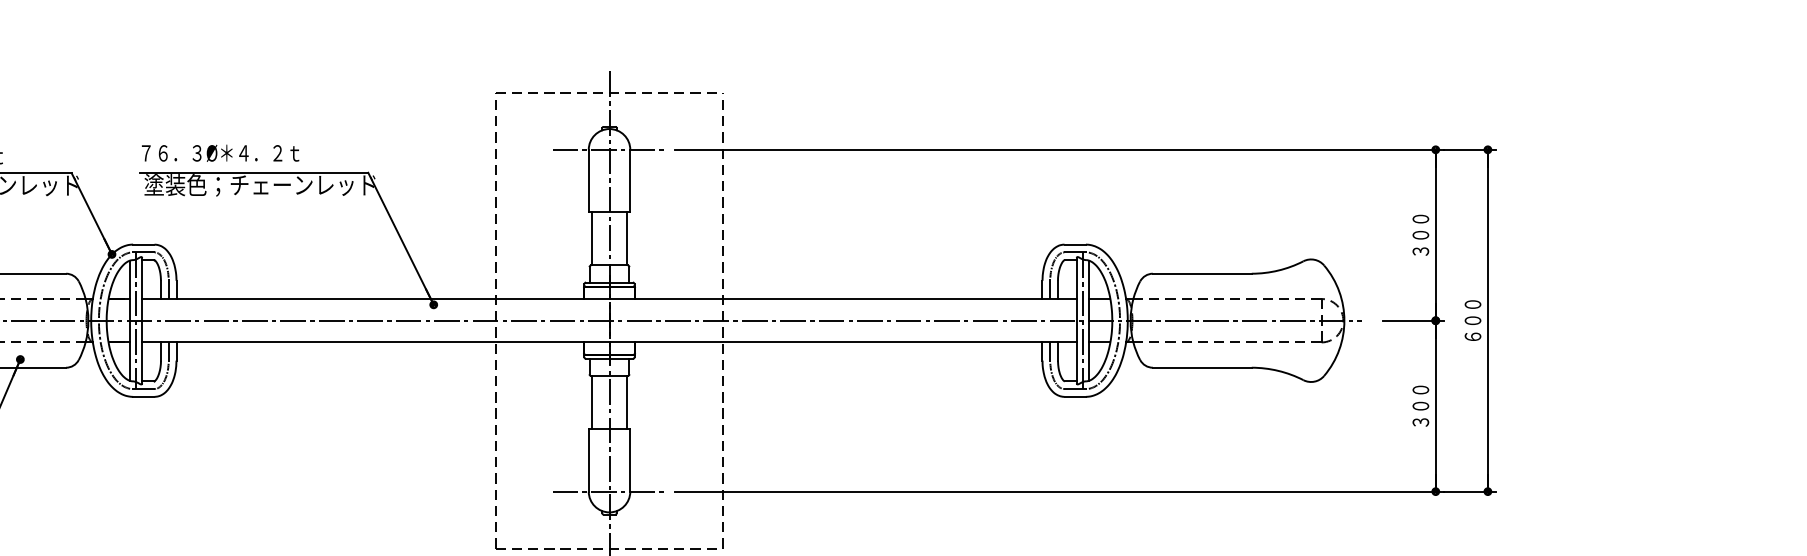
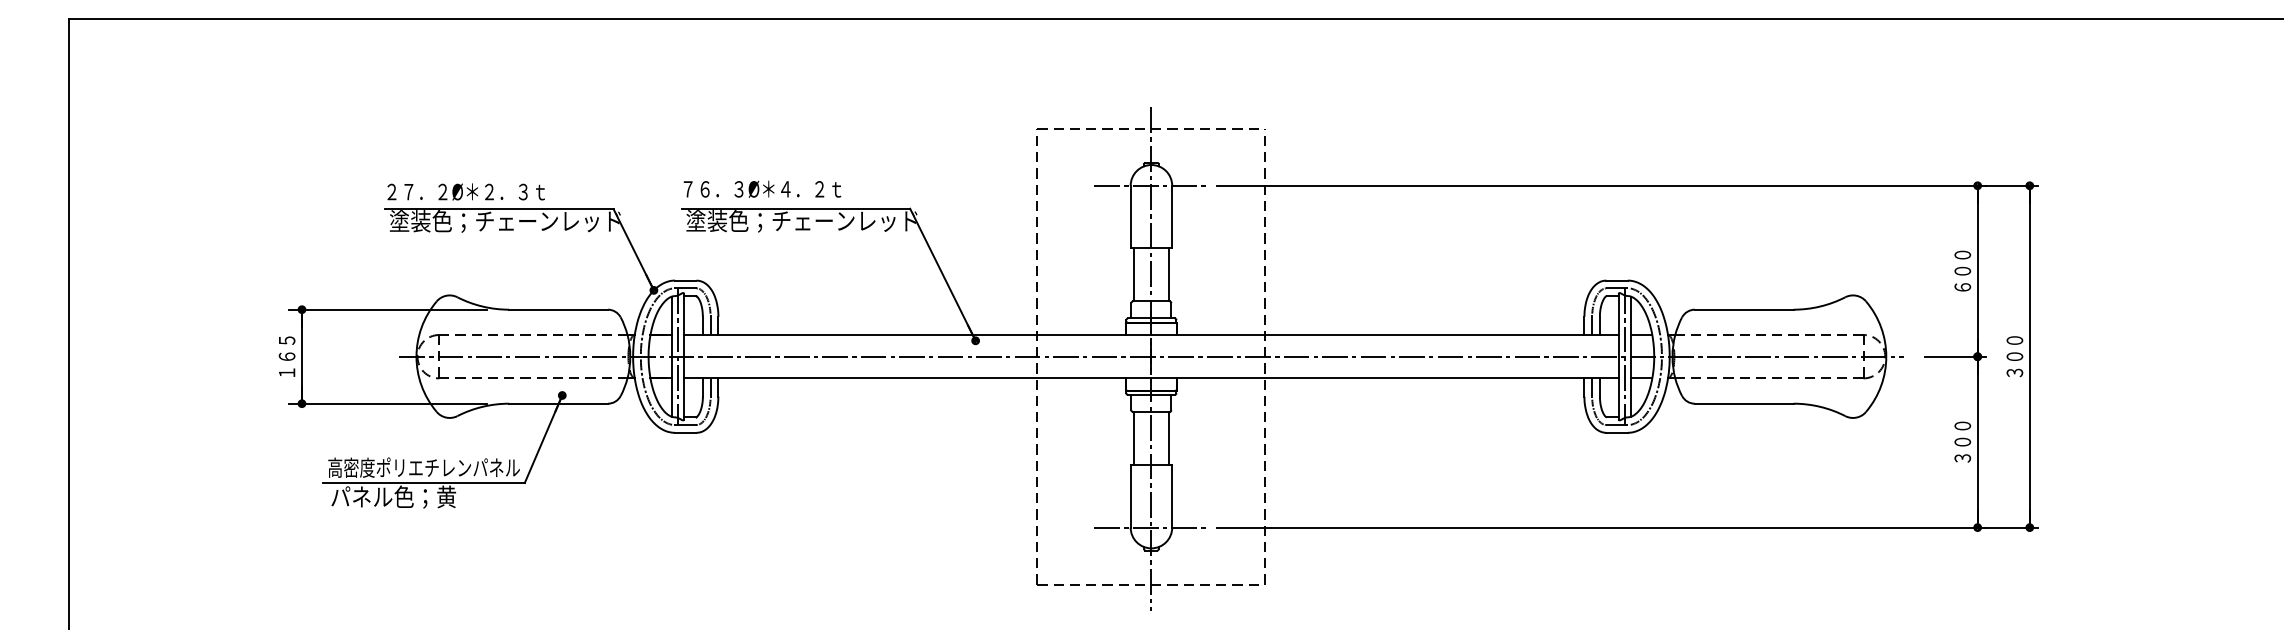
text: (1420, 251) -> (1962, 287), ３００ -> ６００
text: (1472, 336) -> (2014, 372), ６００ -> ３００

